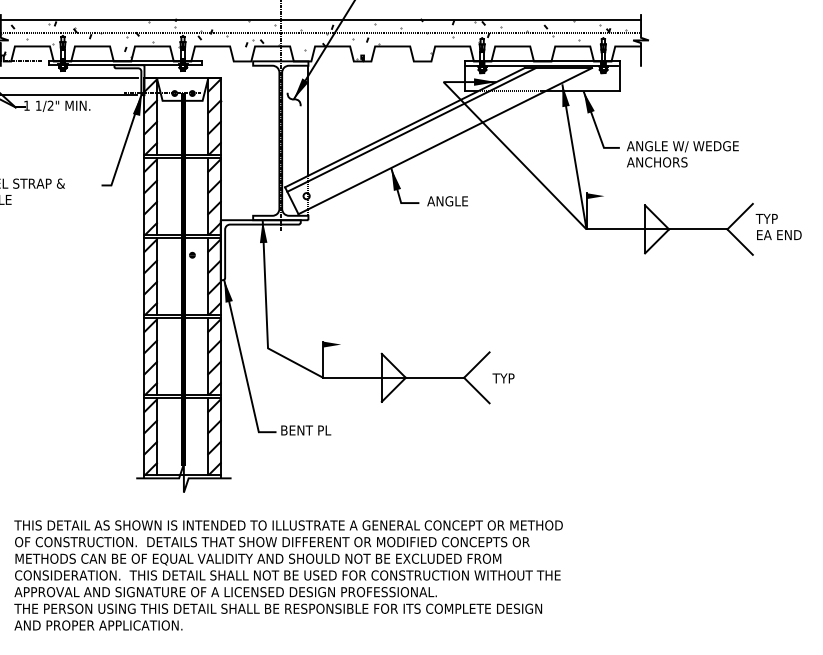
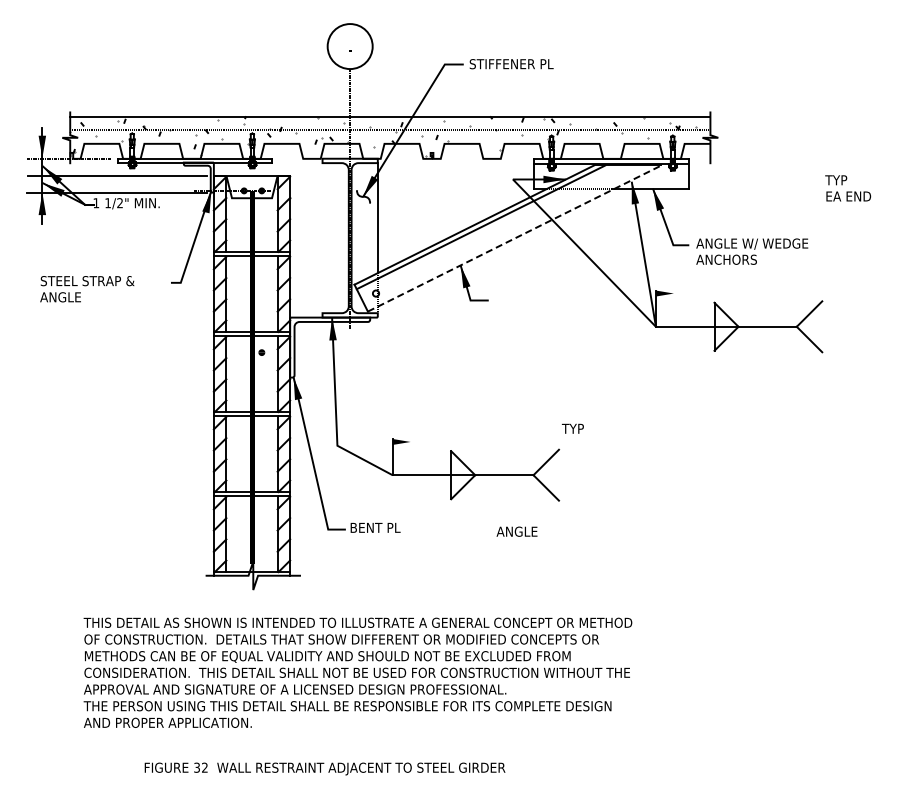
line: (445, 141) -> (514, 238), solid -> dashed
text: (447, 201) -> (516, 531), moved
text: (779, 227) -> (848, 188), moved
text: (503, 378) -> (572, 428), moved

